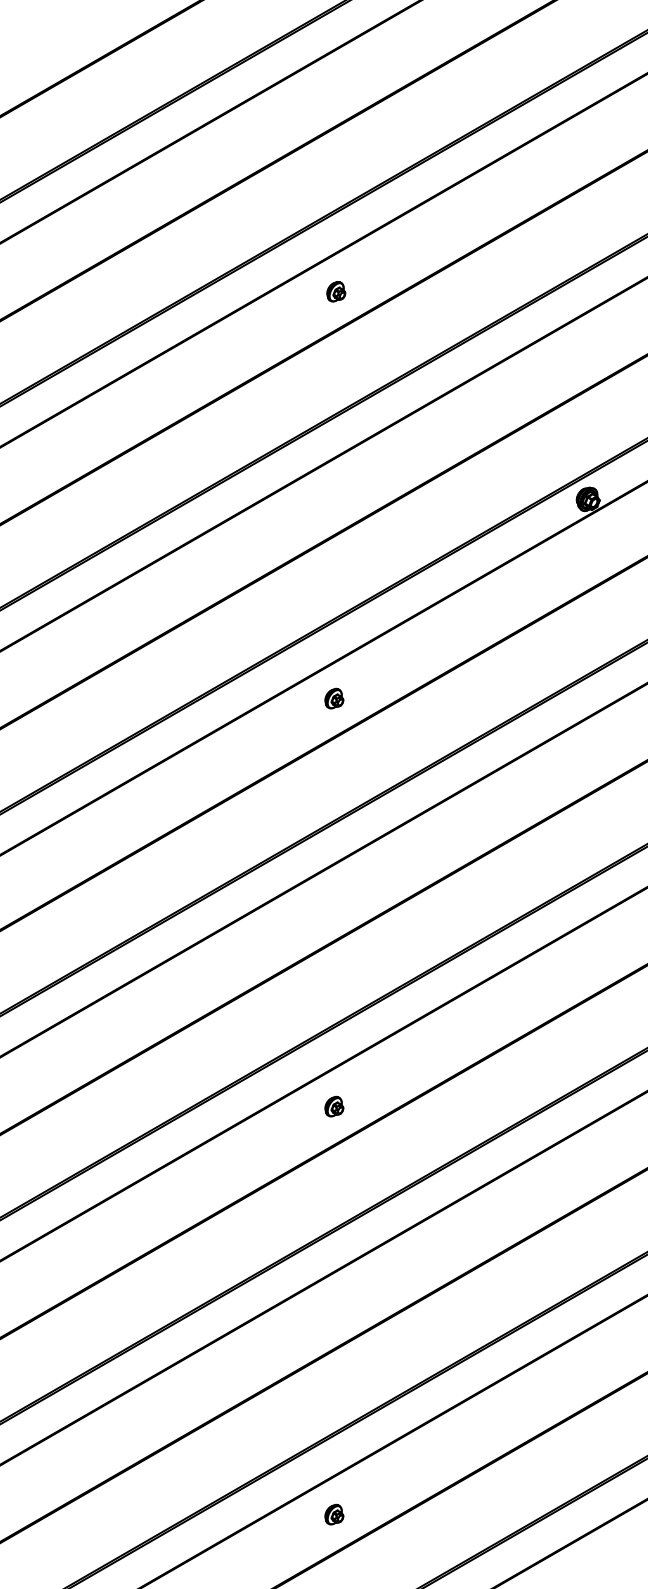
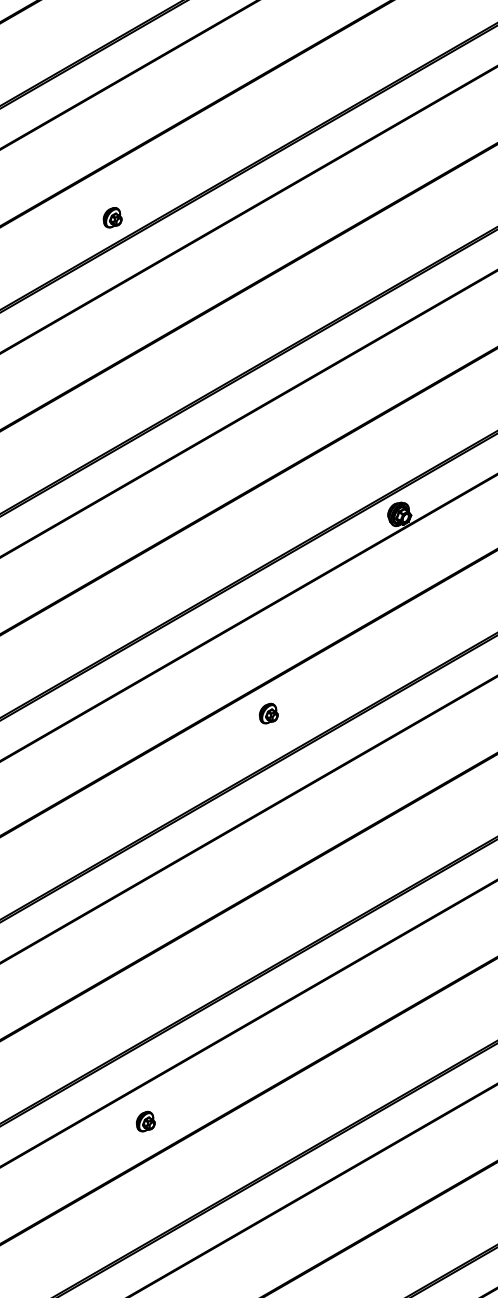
part: (336, 291) -> (112, 217), moved
part: (334, 698) -> (268, 713), moved

